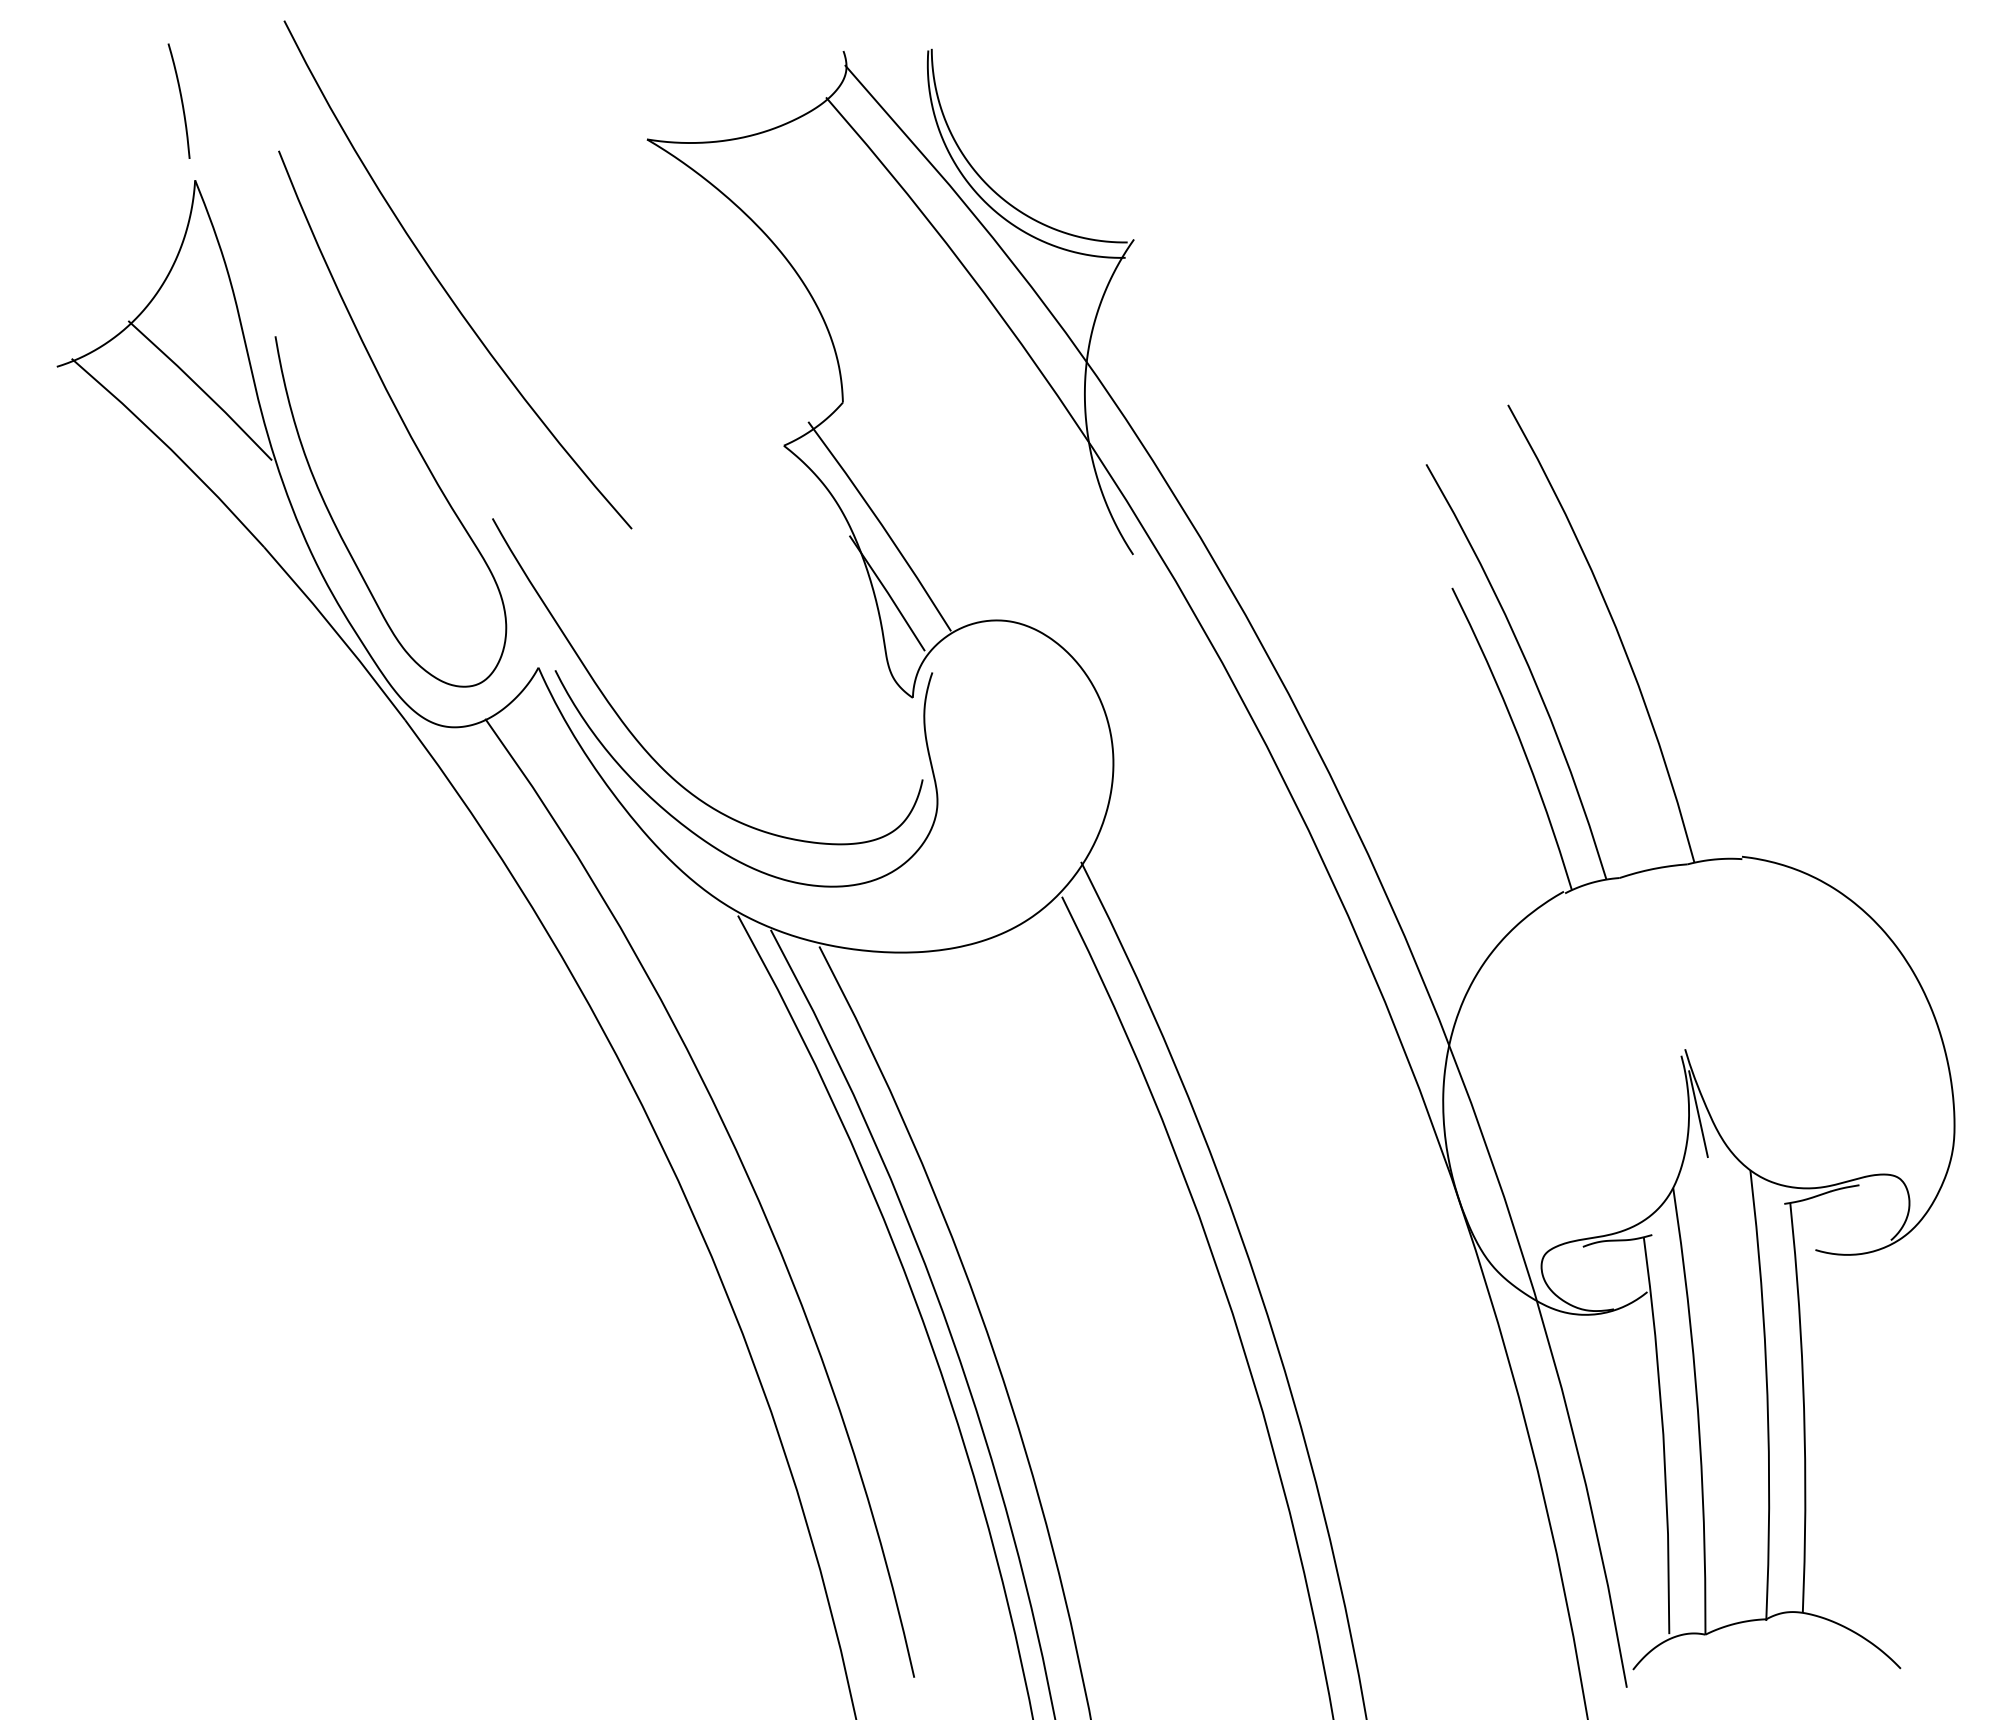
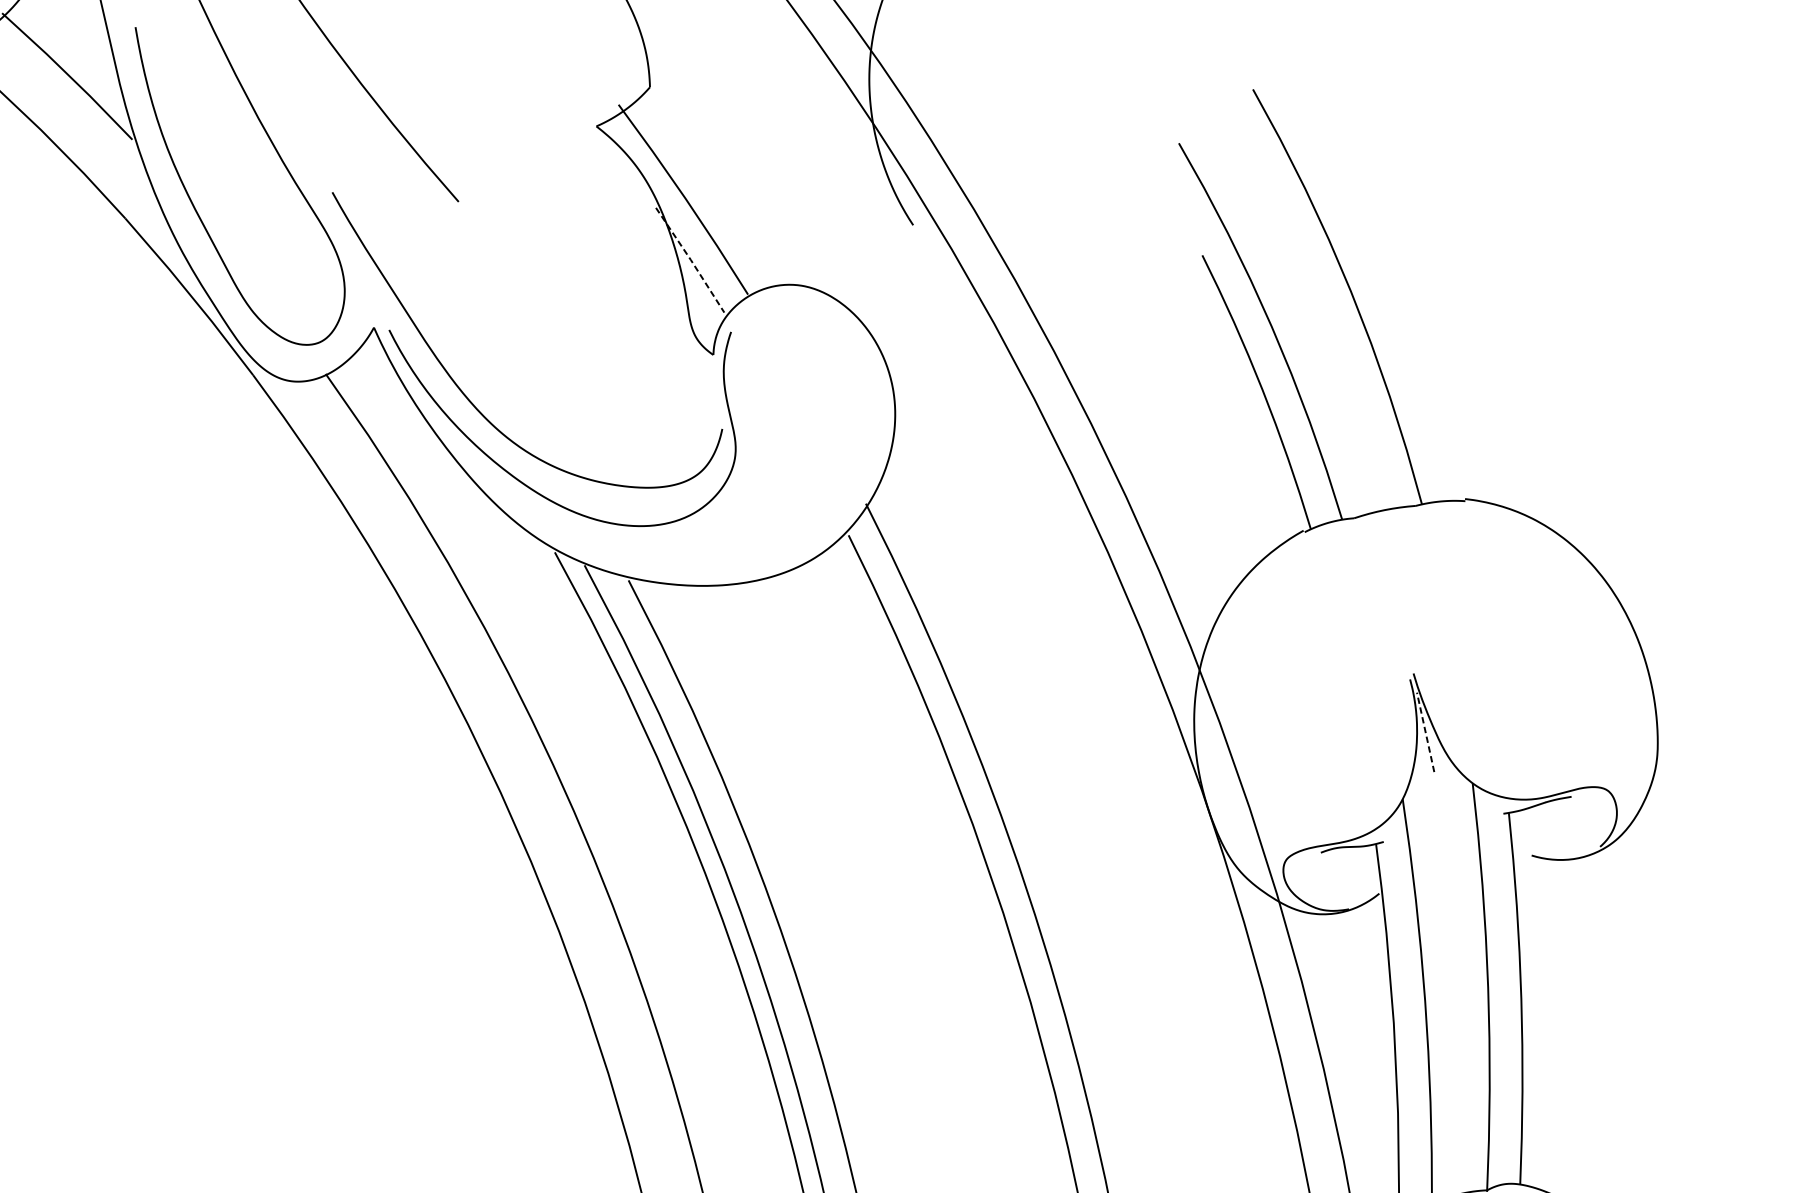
line: (887, 593) -> (690, 260), solid -> dashed
line: (1698, 1114) -> (1425, 732), solid -> dashed

